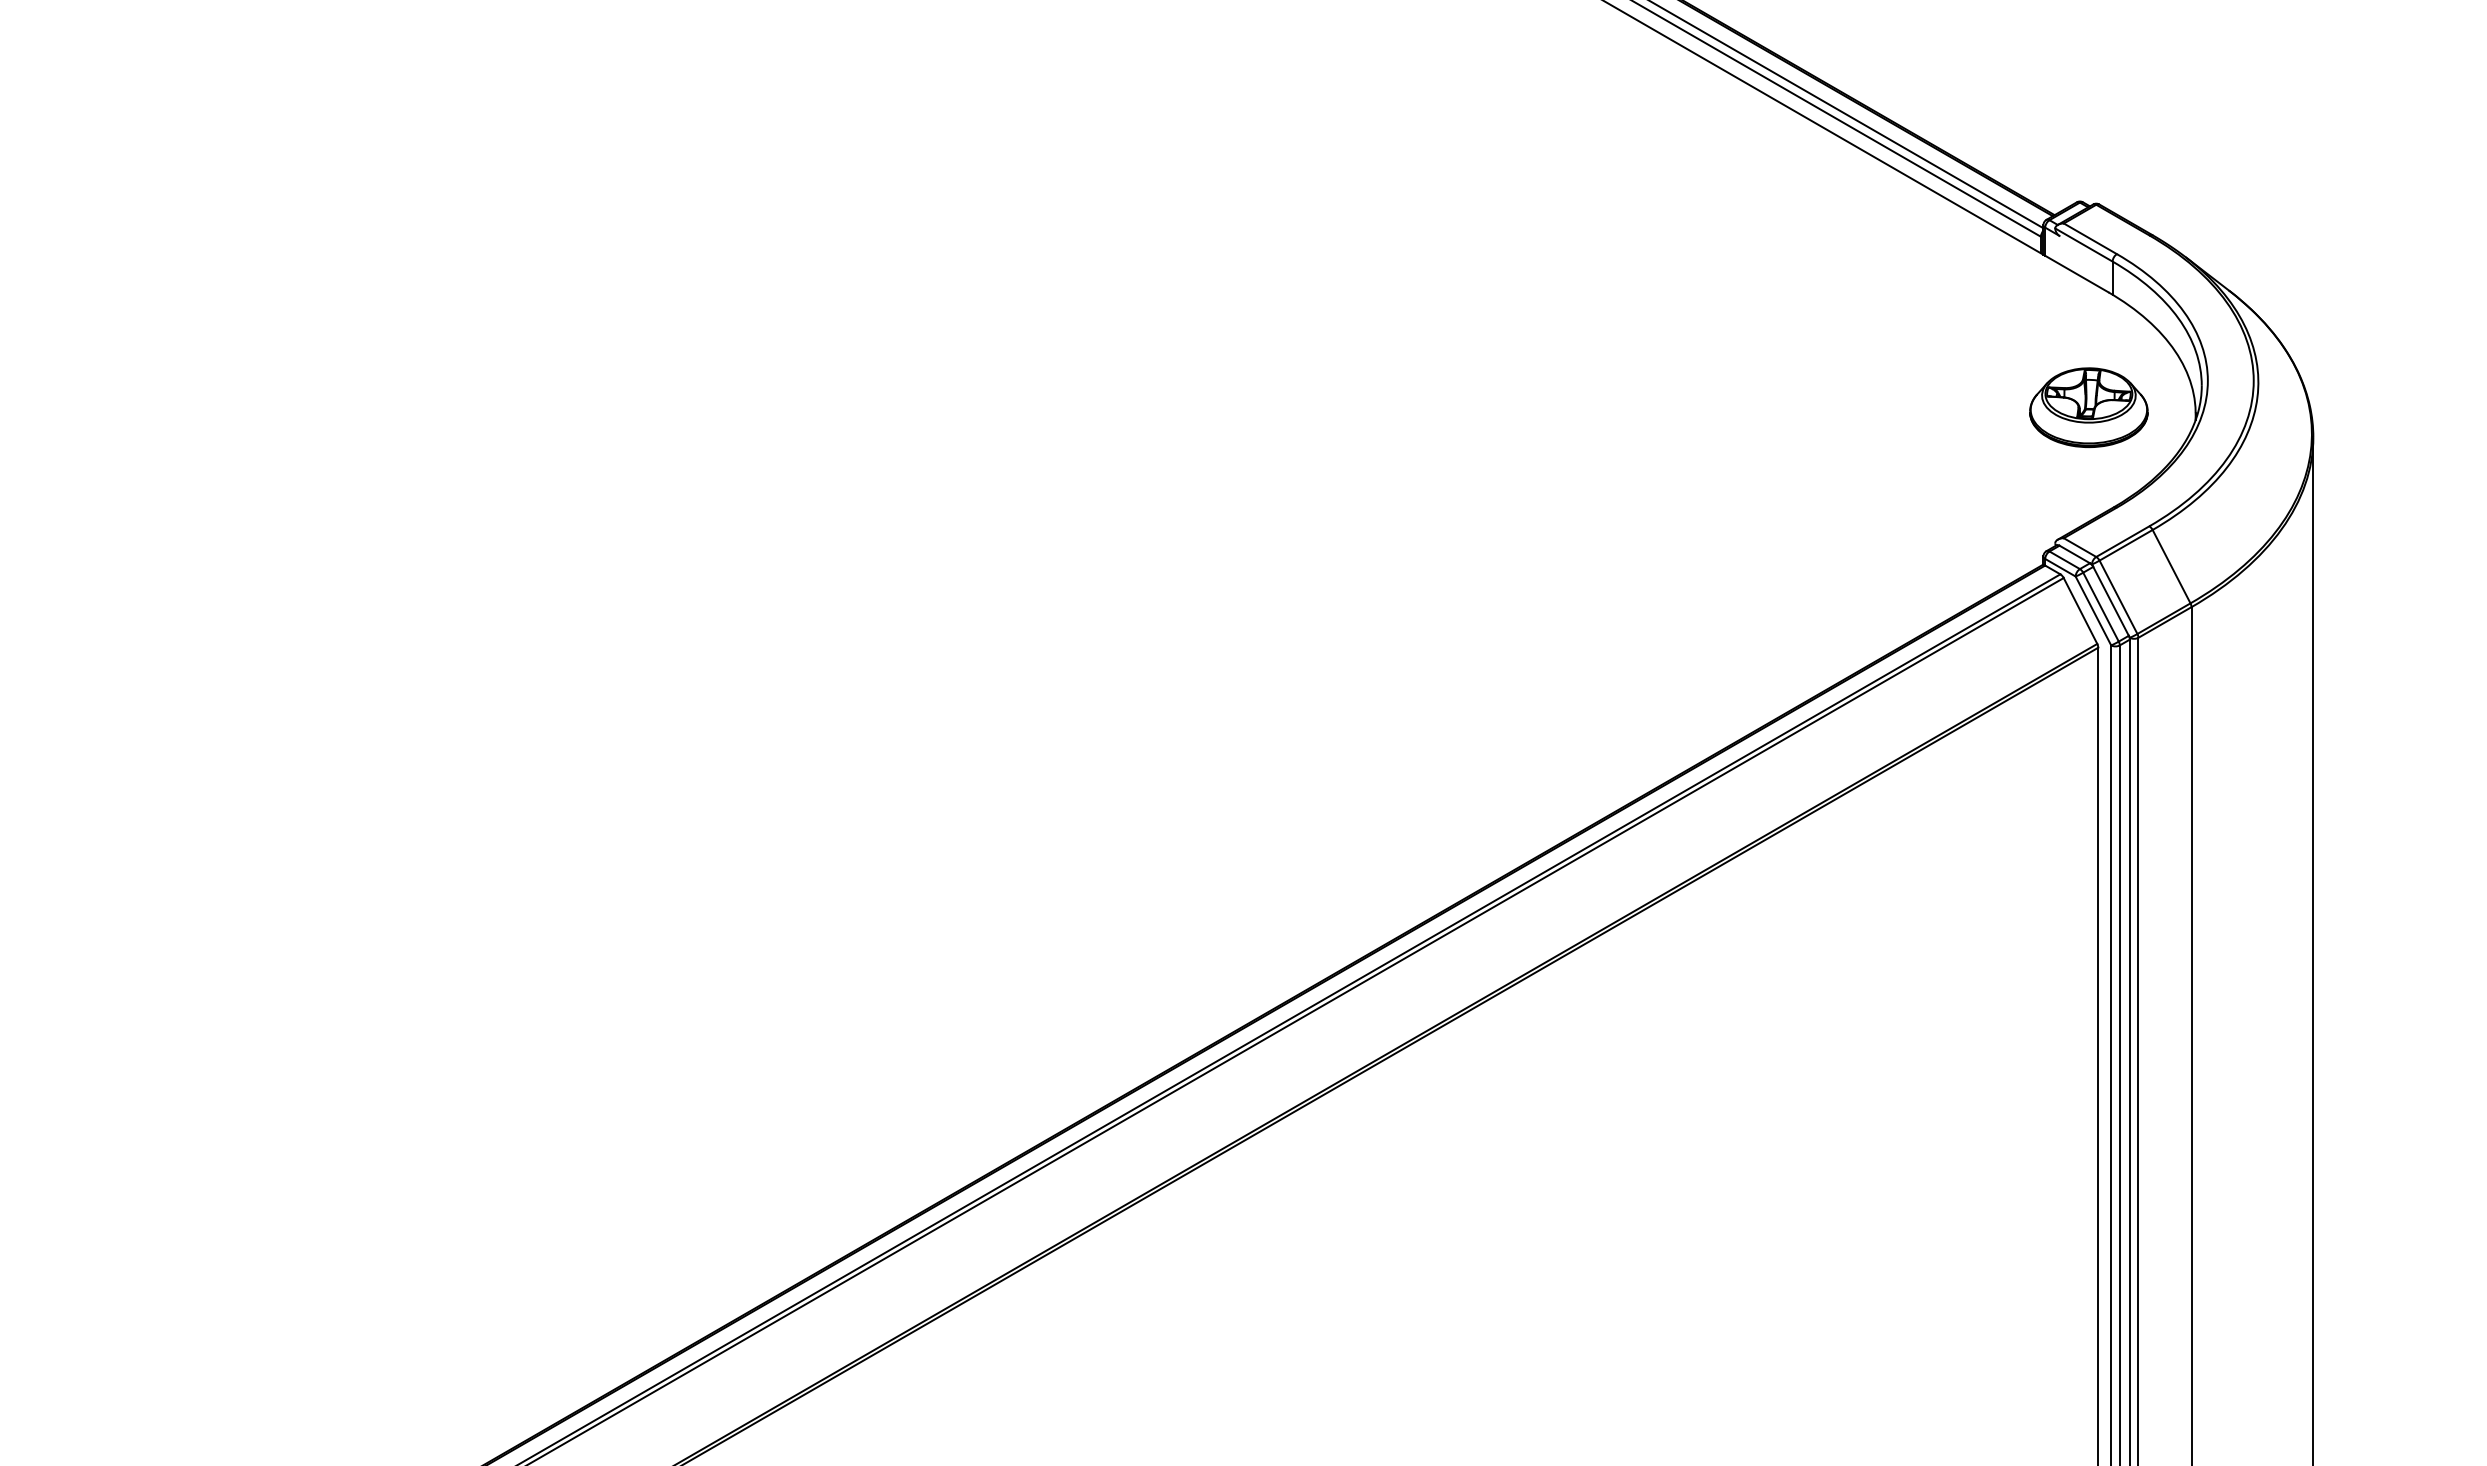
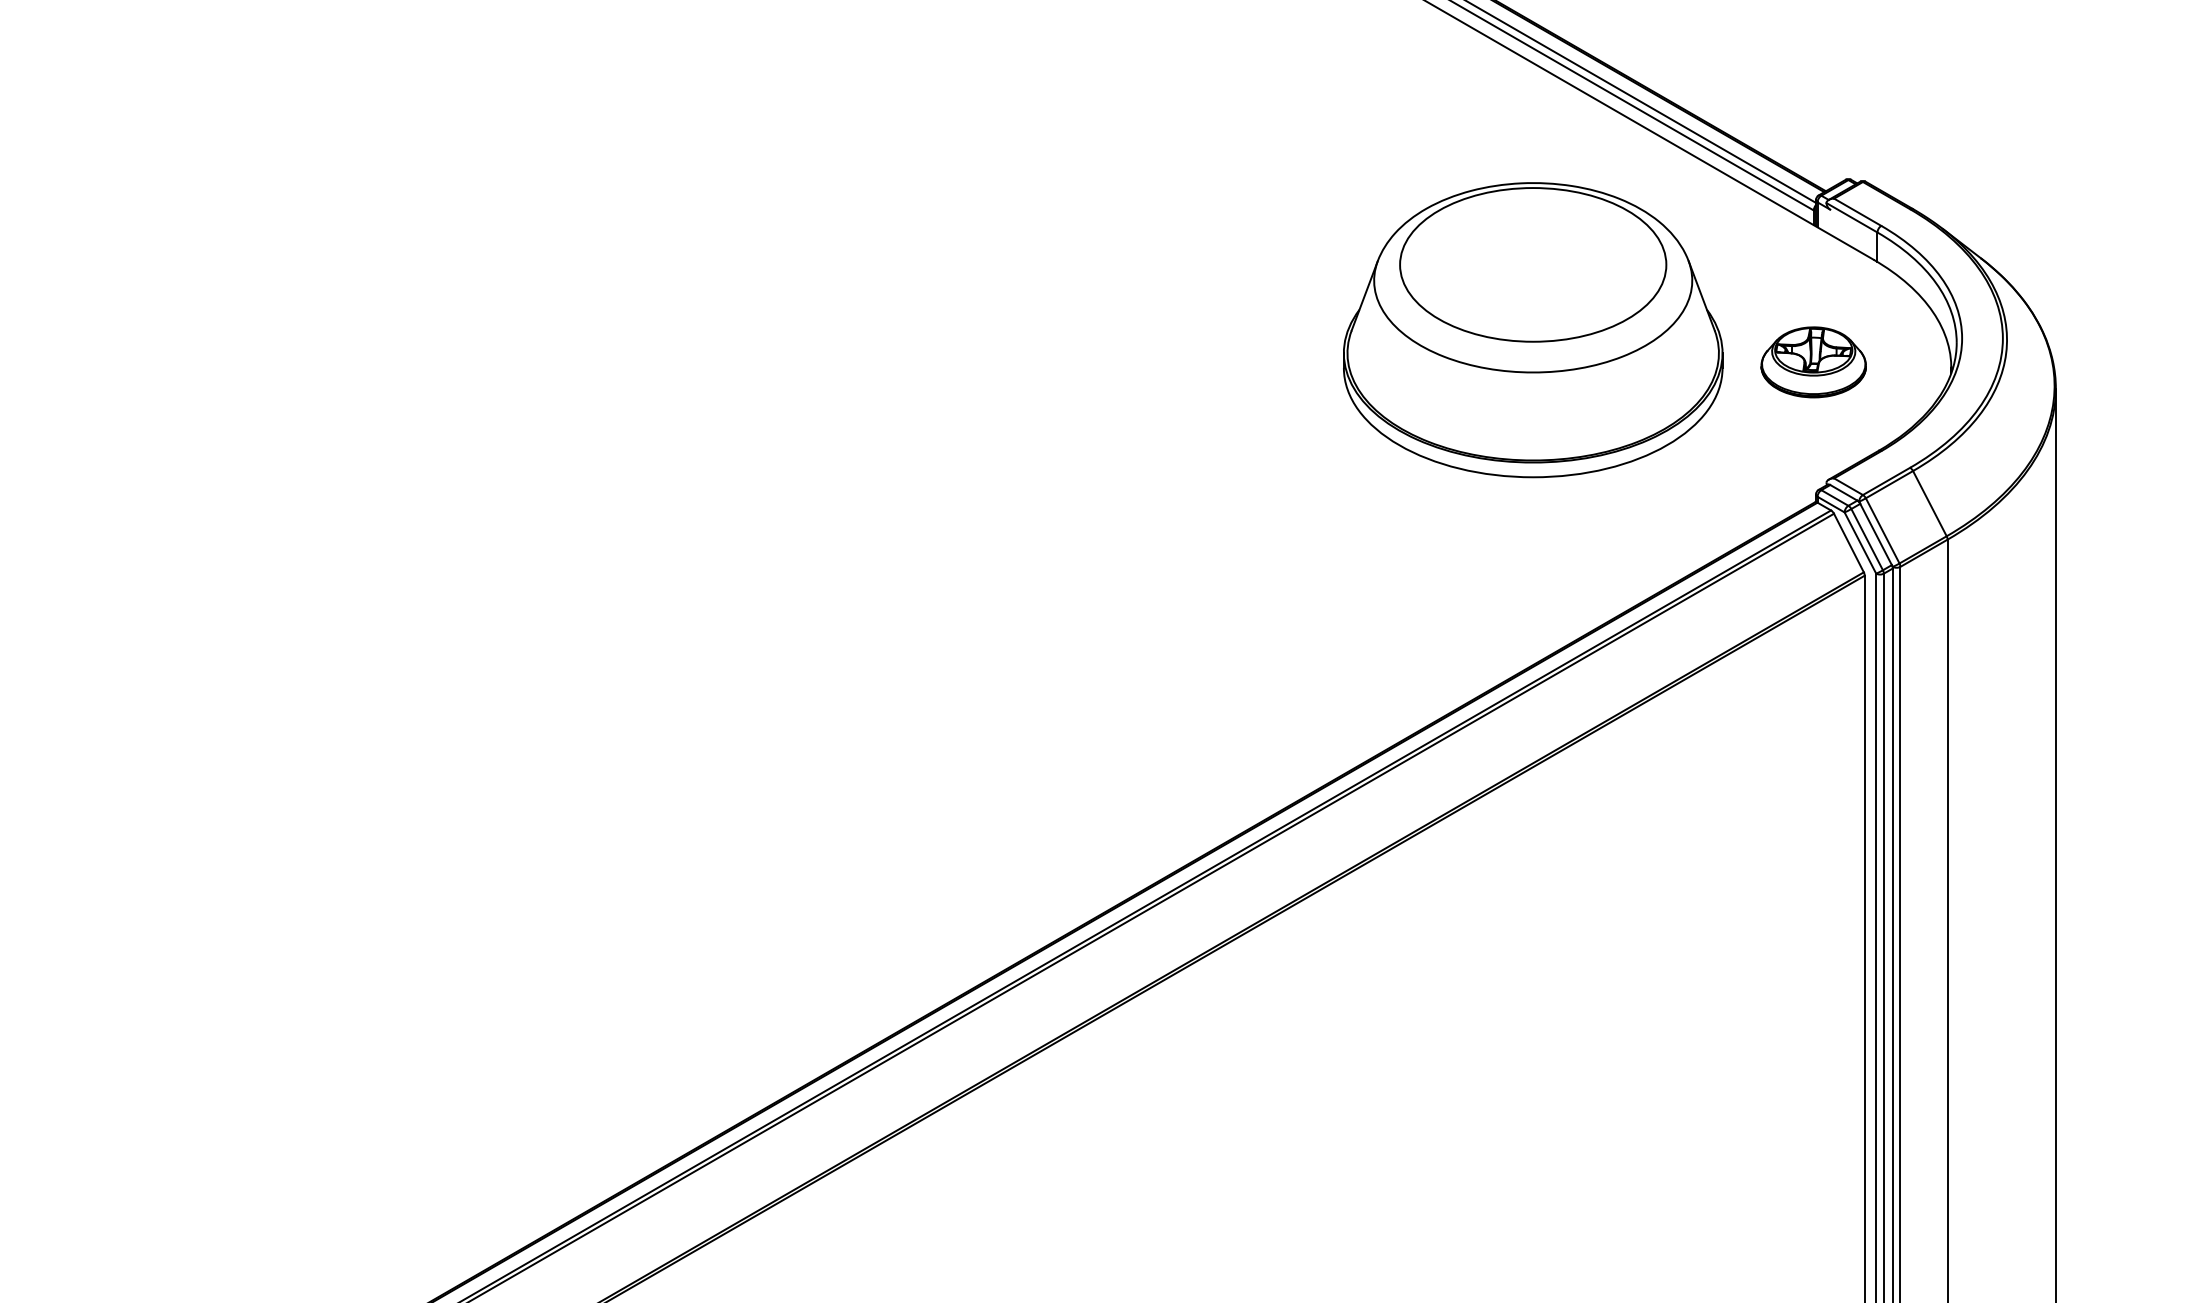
part: (1725, 371) -> (1533, 330), added
part: (2088, 407) -> (1813, 362), moved

